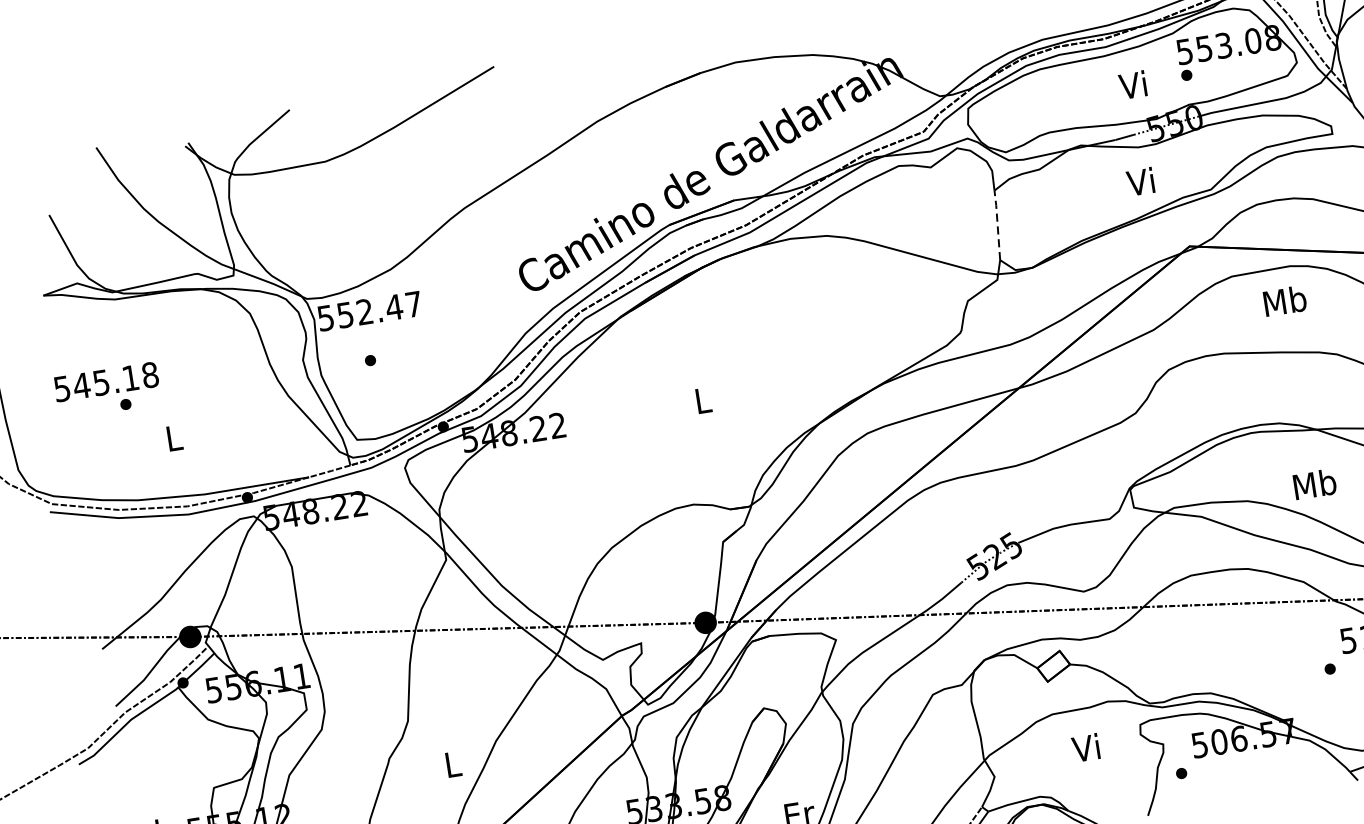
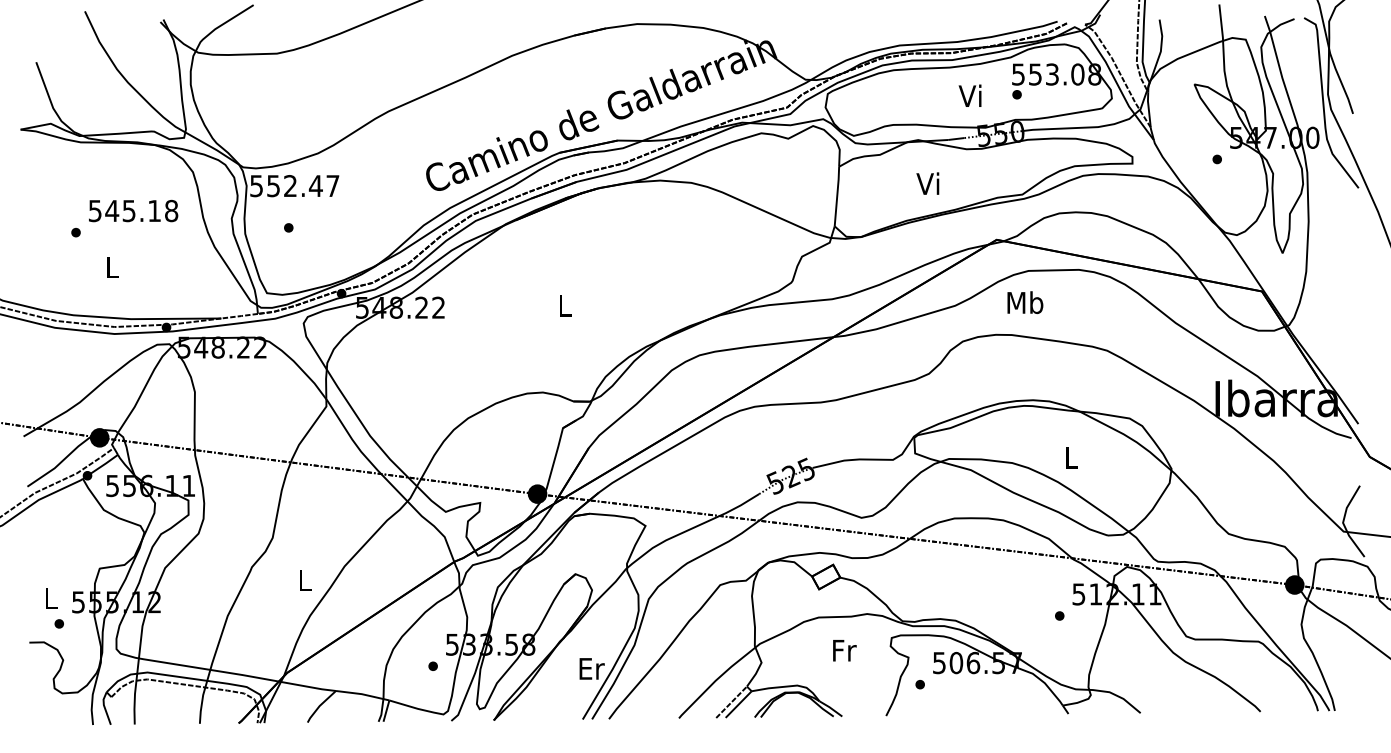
text: (1140, 181) -> (927, 183), moved
line: (997, 225) -> (837, 196), dashed -> solid
text: (1285, 300) -> (1025, 302), moved
text: (106, 381) -> (133, 210), moved
text: (1315, 484) -> (1071, 457), Mb -> L
text: (1086, 747) -> (843, 650), Vi -> Fr

